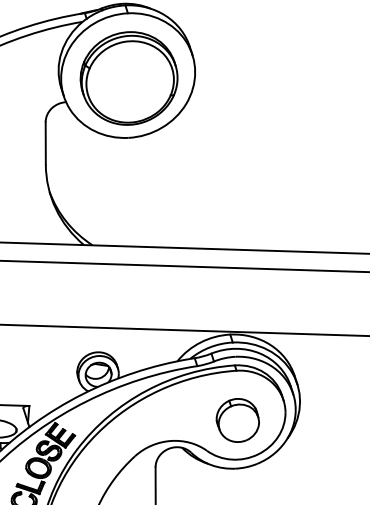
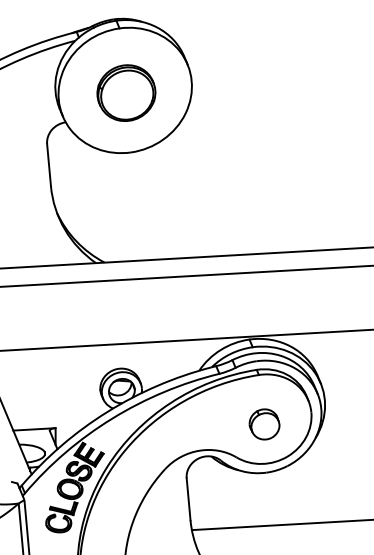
part: (129, 77) -> (126, 92), size x0.6
part: (237, 420) -> (264, 424), size x0.7

